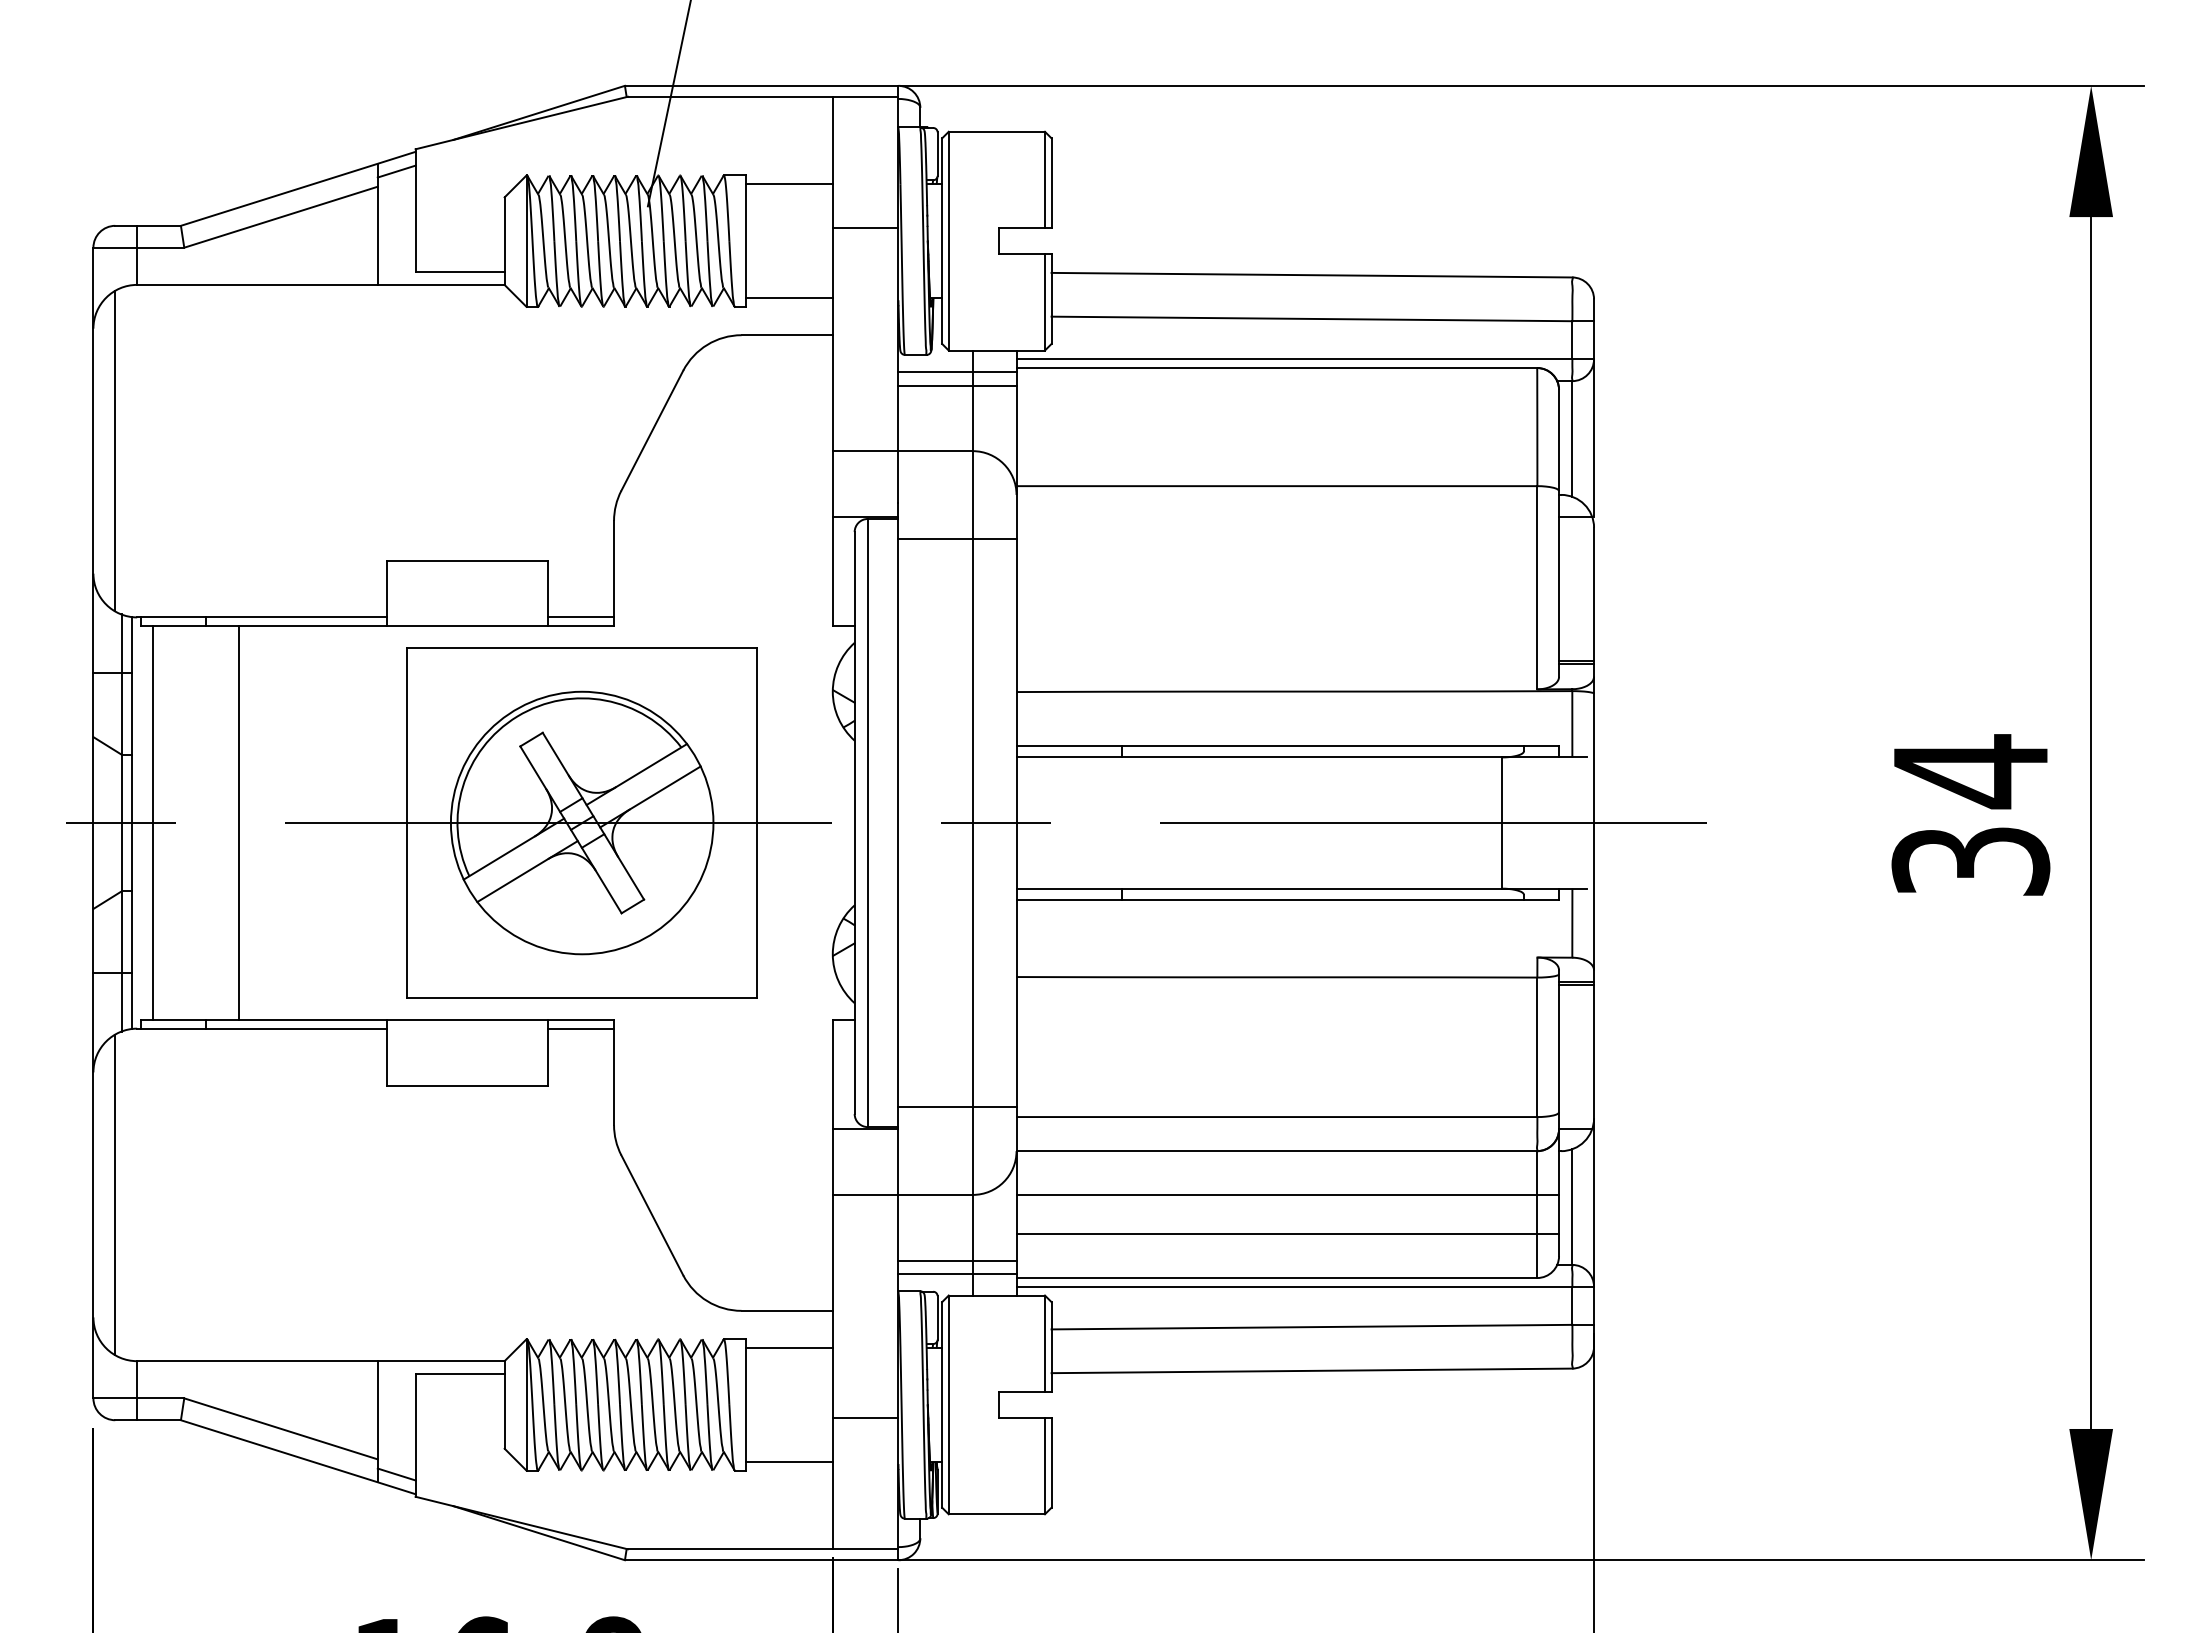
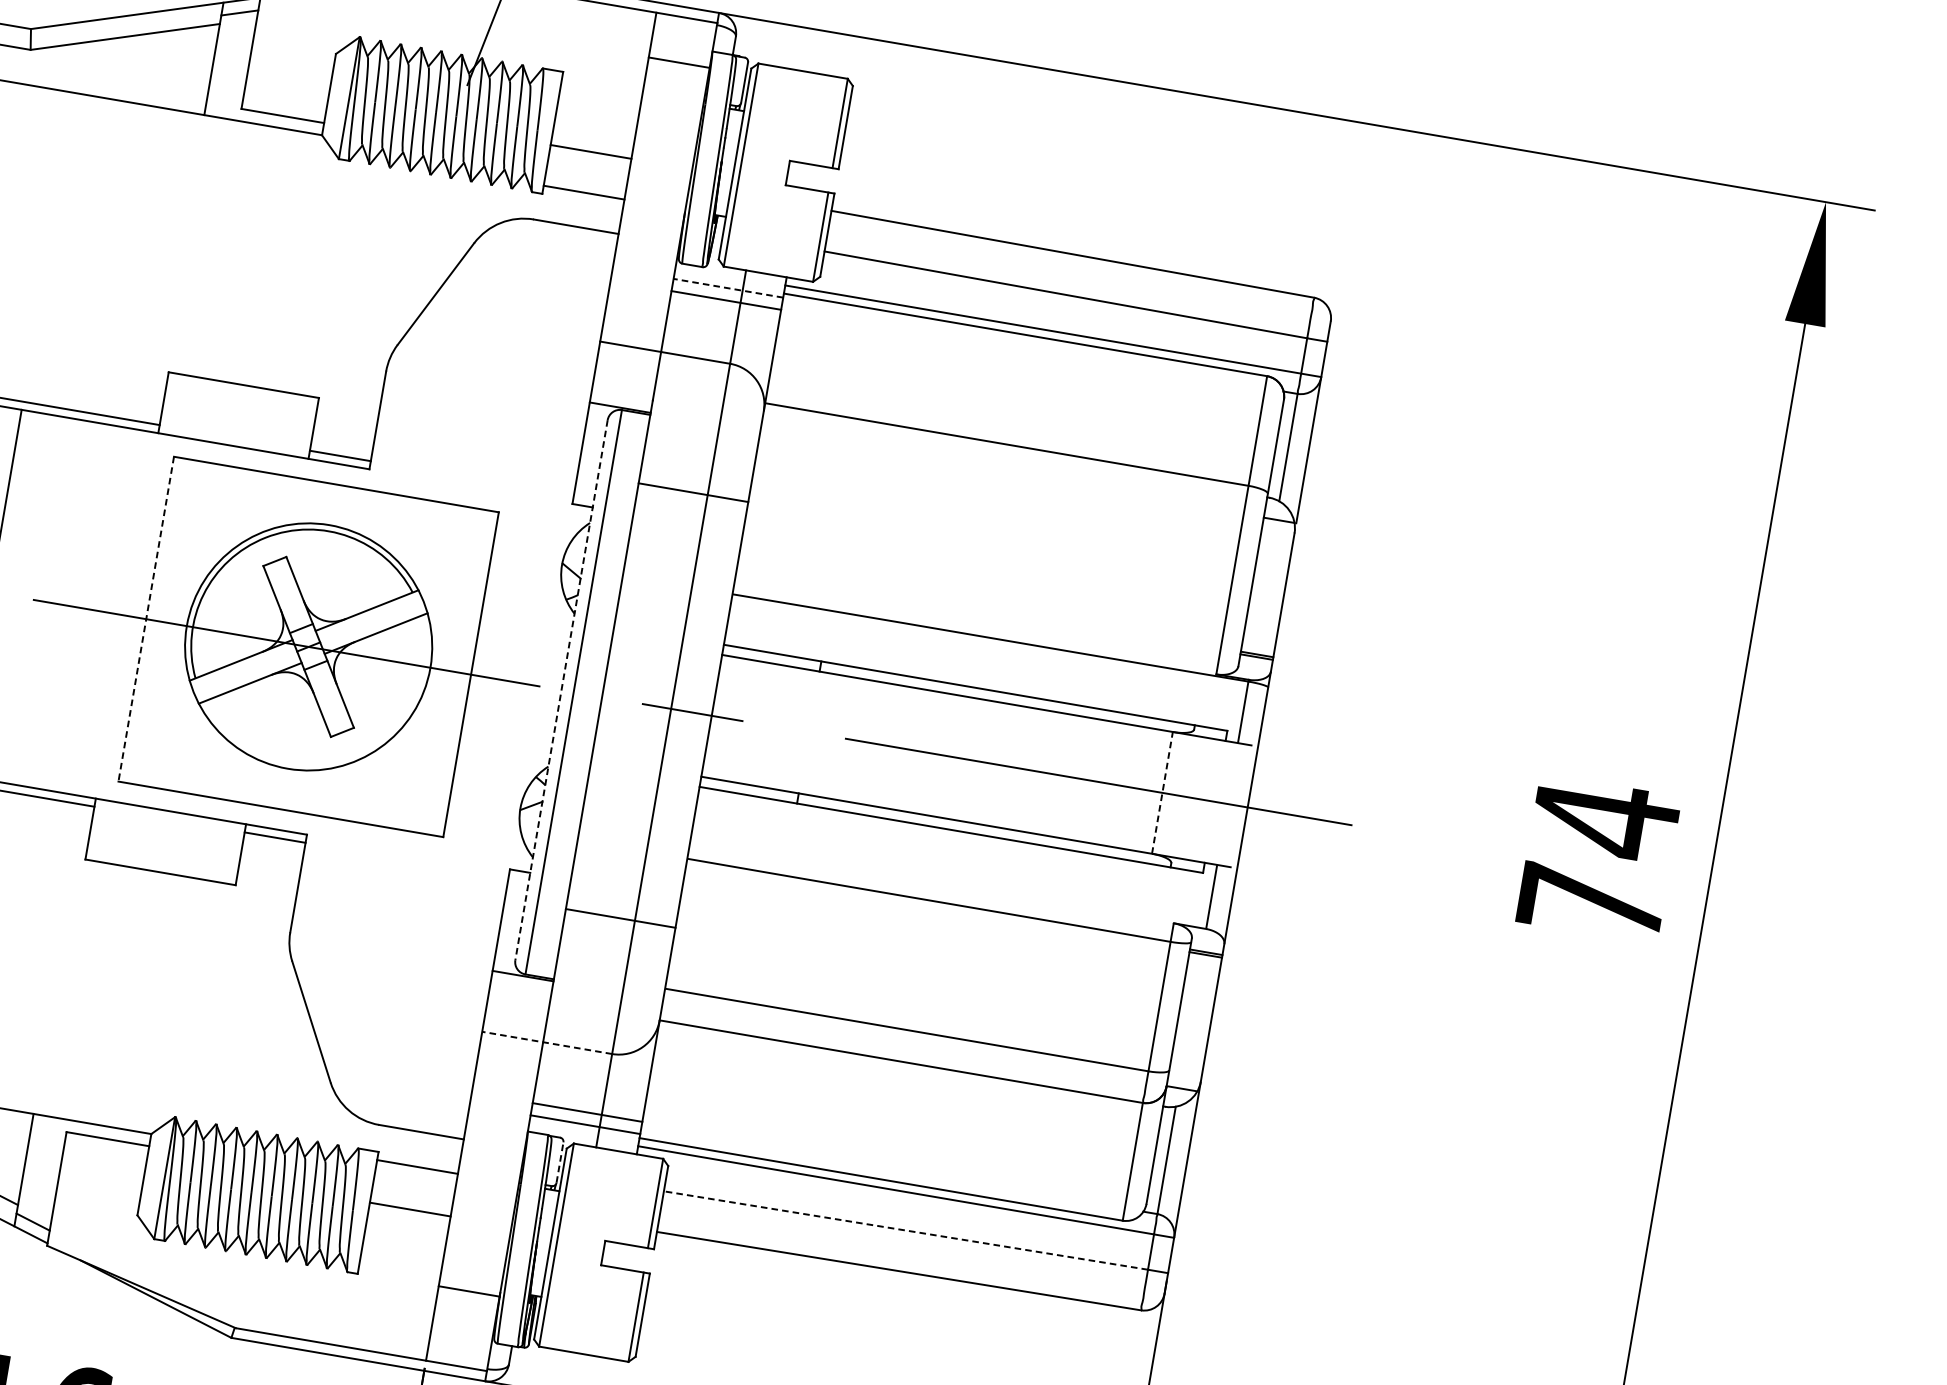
line: (788, 184) -> (590, 152), moved
line: (865, 228) -> (679, 63), moved
line: (956, 372) -> (727, 288), solid -> dashed
line: (957, 538) -> (693, 492), moved
line: (407, 823) -> (146, 619), solid -> dashed
line: (854, 823) -> (561, 690), solid -> dashed
line: (1502, 823) -> (1162, 793), solid -> dashed
text: (1970, 861) -> (1590, 902), 34 -> 74
line: (957, 1107) -> (620, 918), moved
line: (902, 1194) -> (546, 1042), solid -> dashed
line: (1287, 1194) -> (904, 1103), removed
line: (1287, 1234) -> (897, 1140), removed
line: (937, 1317) -> (559, 1162), solid -> dashed
line: (1311, 1327) -> (905, 1230), solid -> dashed
line: (865, 1418) -> (469, 1291), moved
line: (788, 1461) -> (409, 1209), moved

